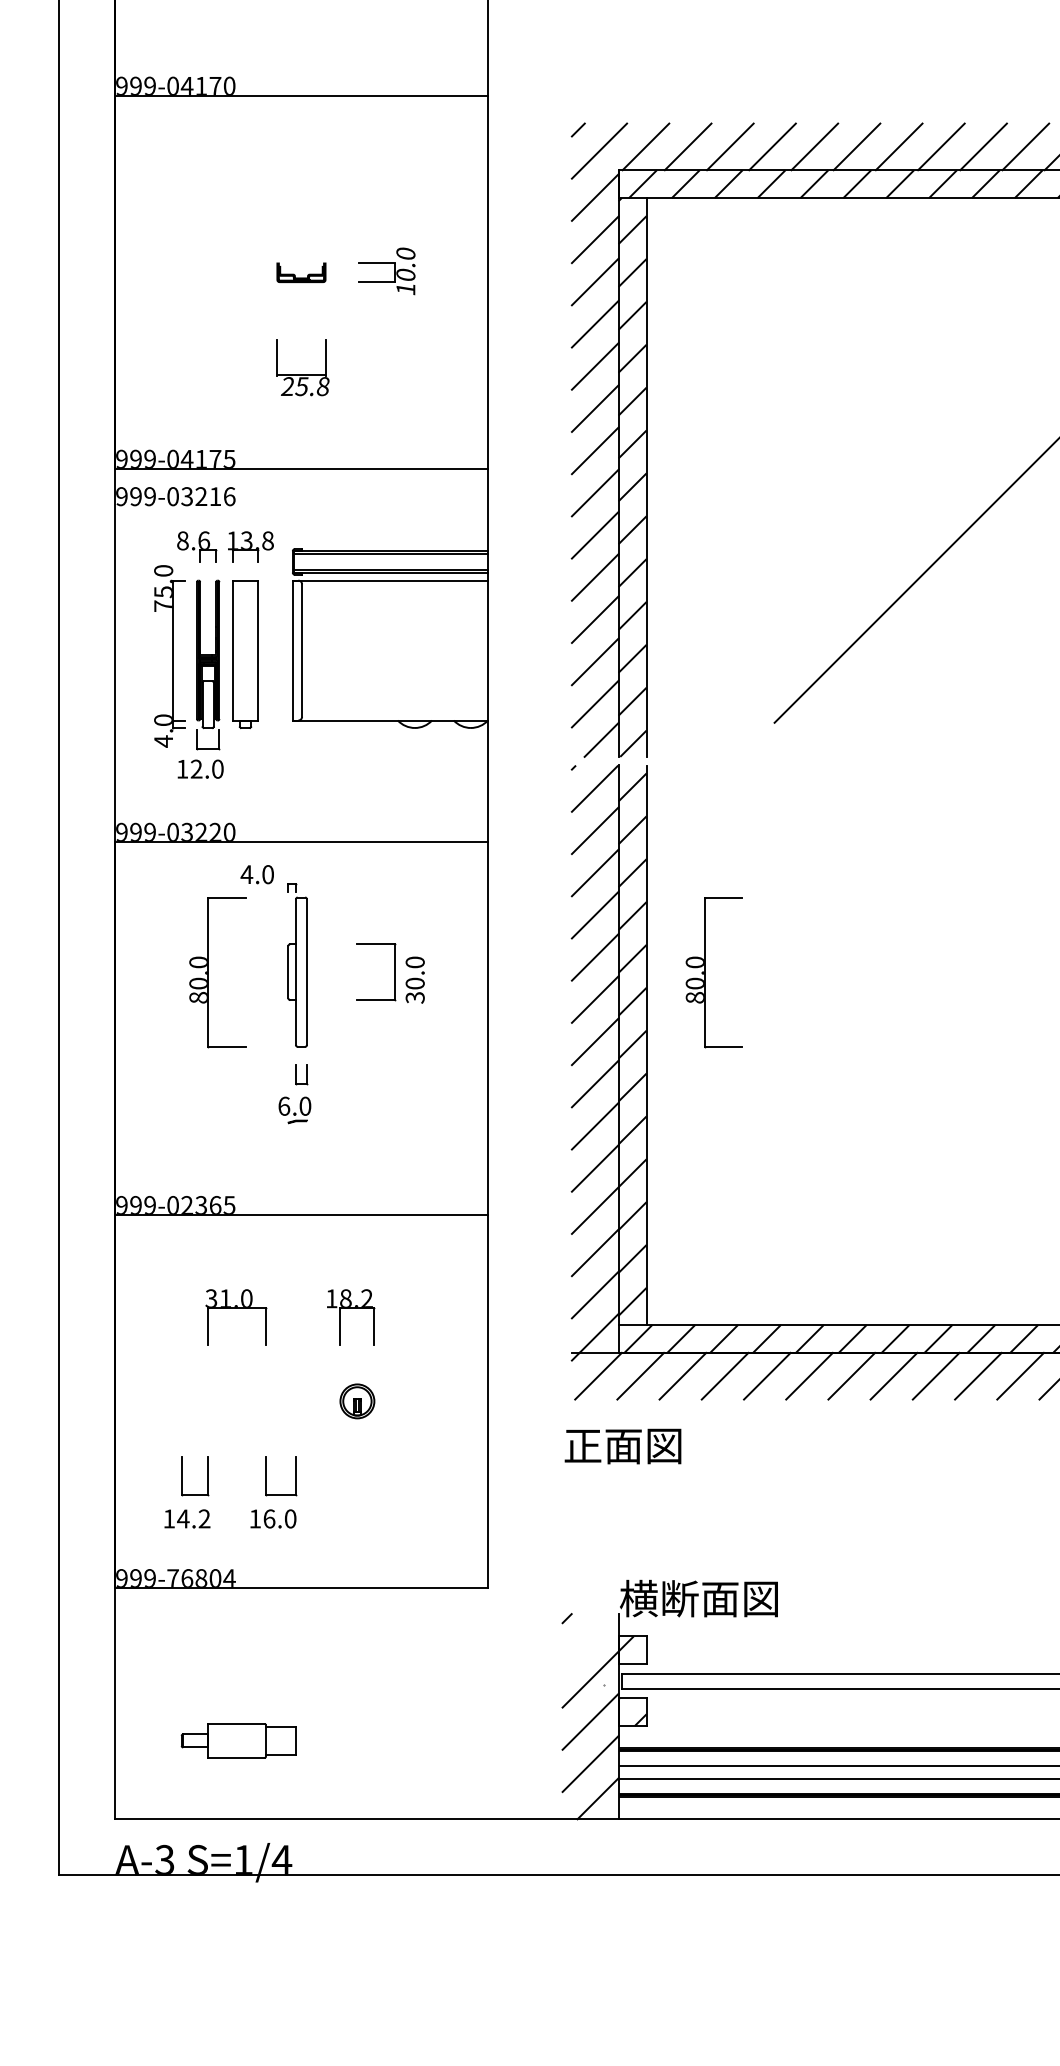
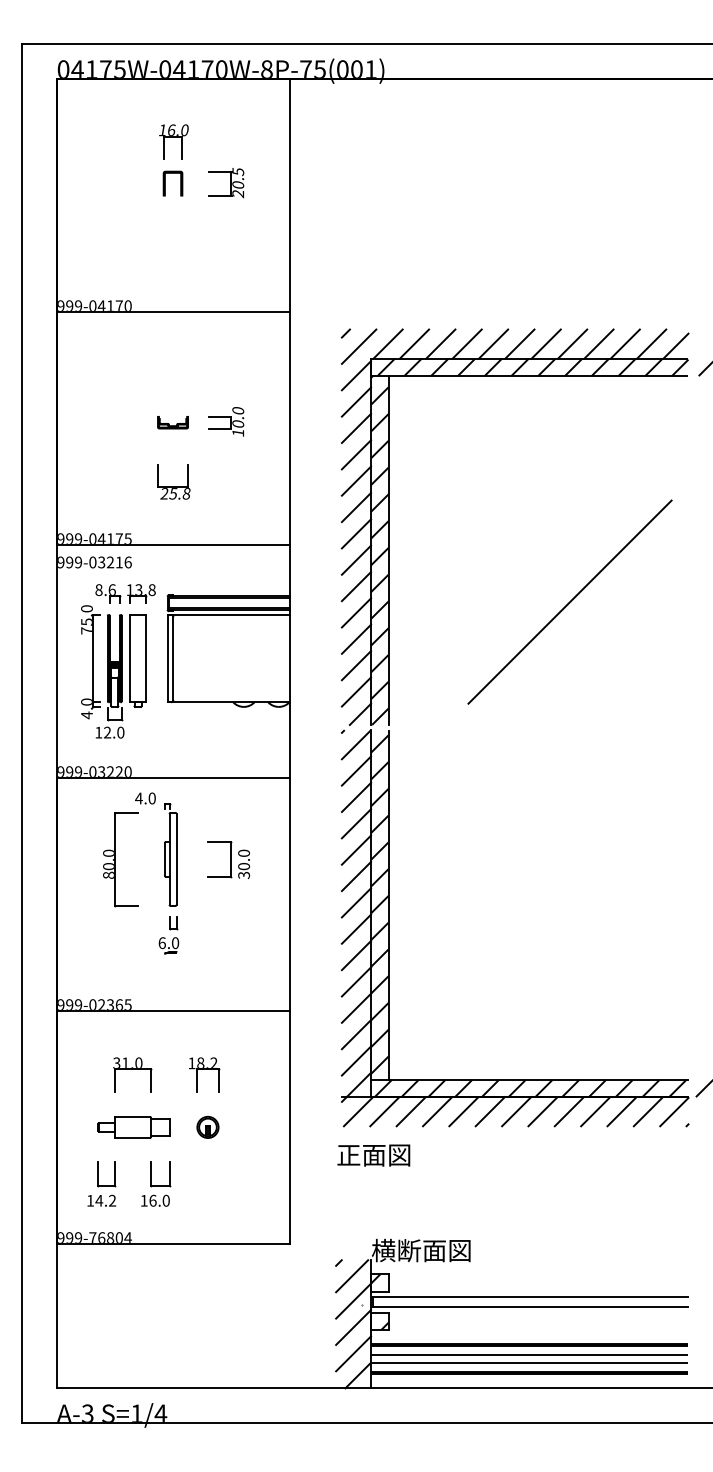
part: (713, 972) -> (430, 859), removed
line: (588, 1640) -> (352, 1276), added
part: (238, 1741) -> (133, 1127), moved

